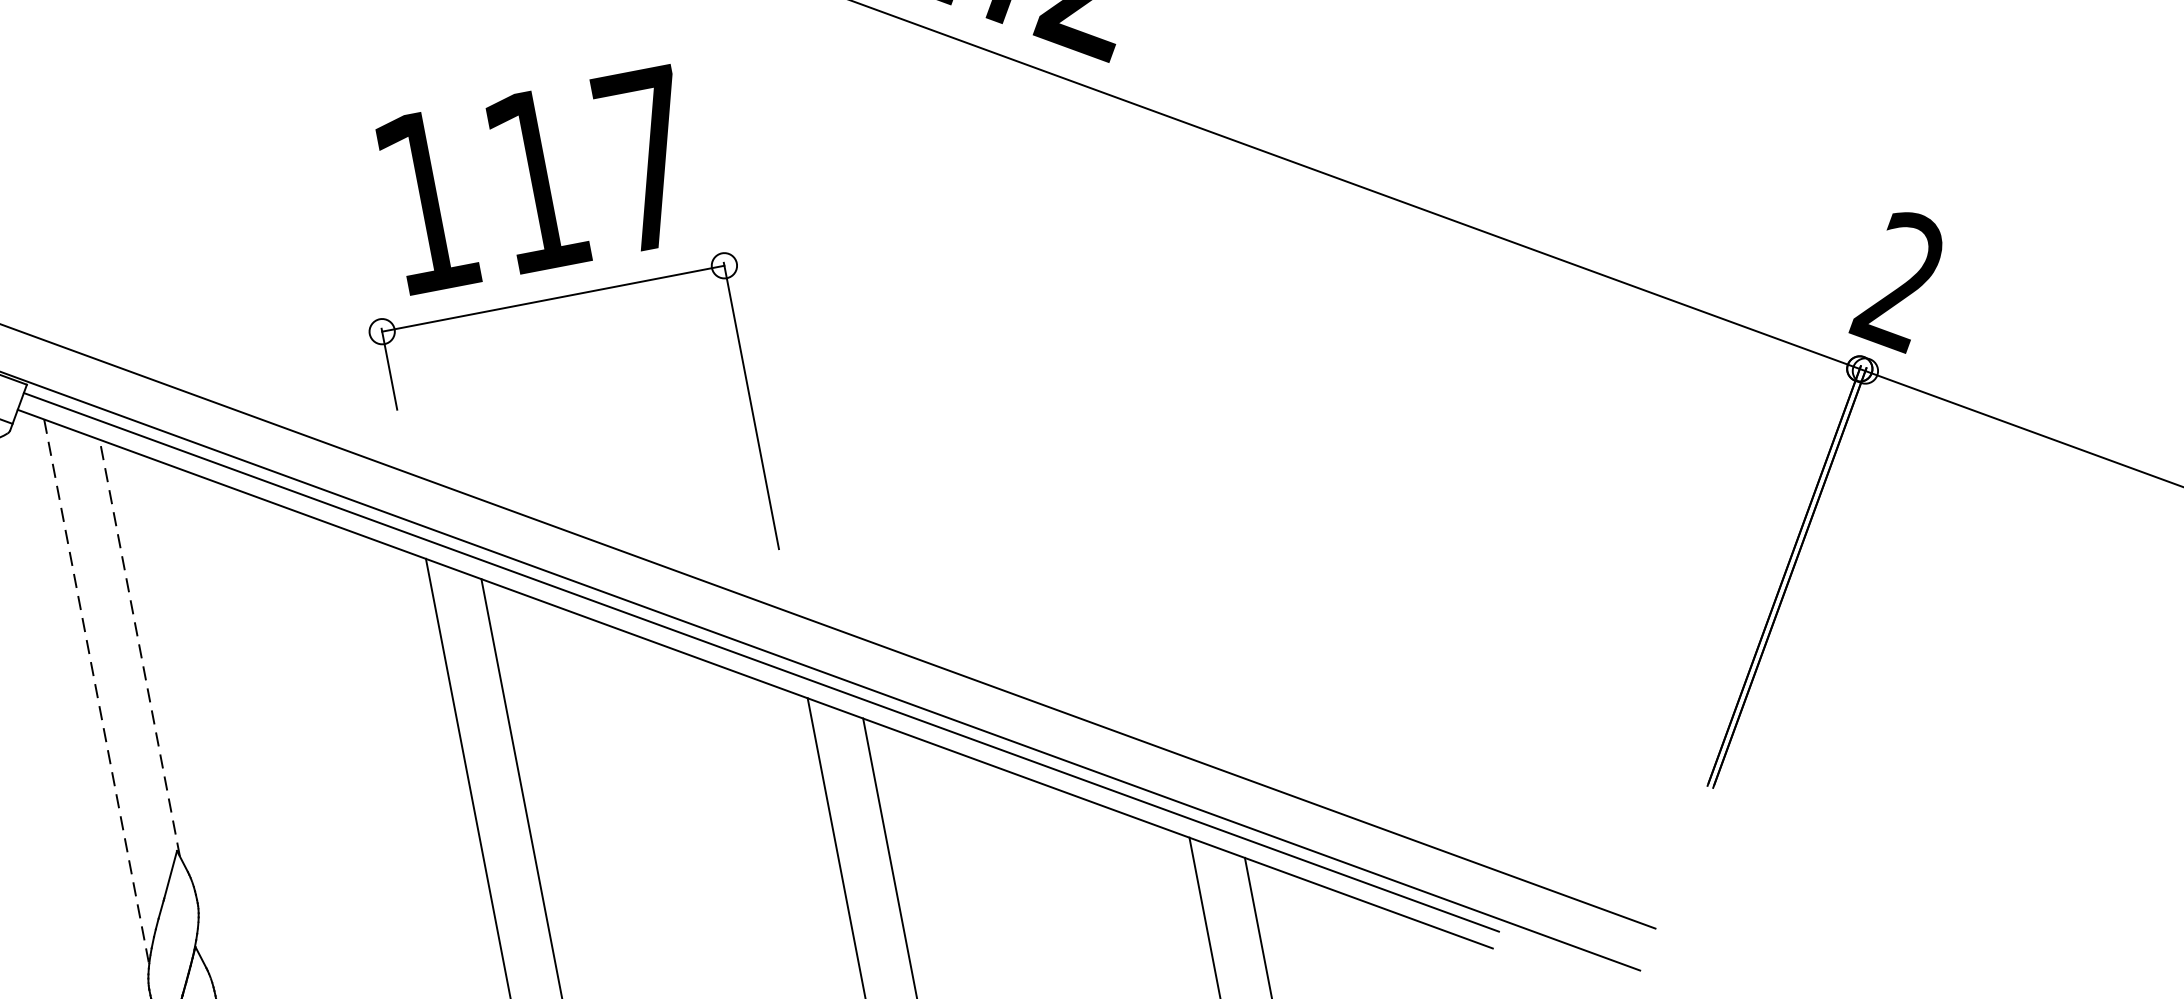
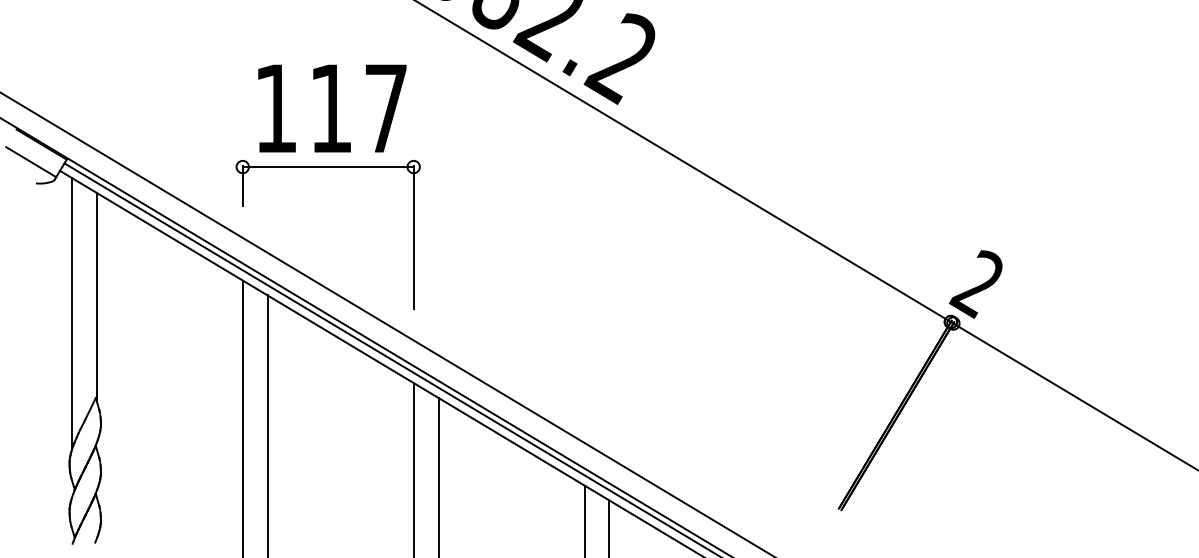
line: (139, 647) -> (96, 296), dashed -> solid
line: (95, 690) -> (71, 313), dashed -> solid

